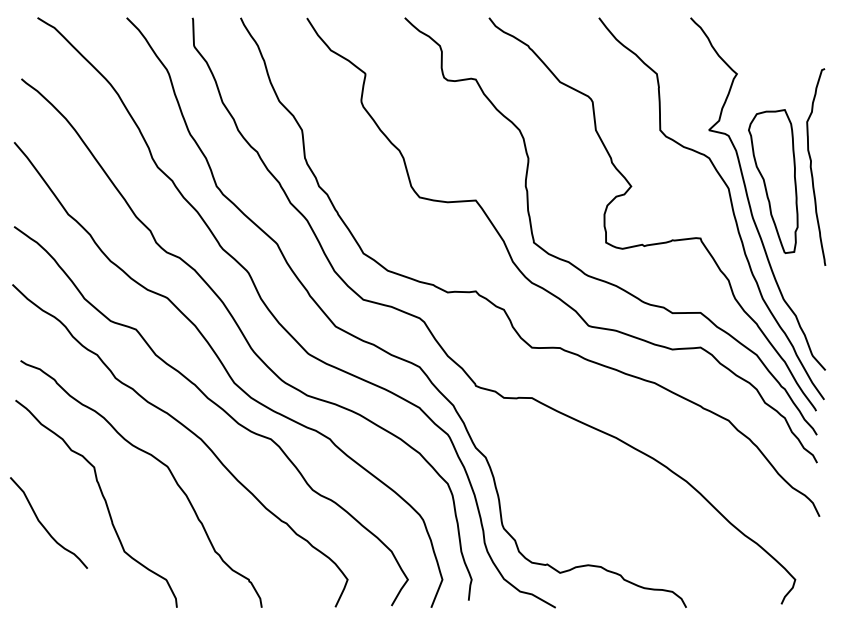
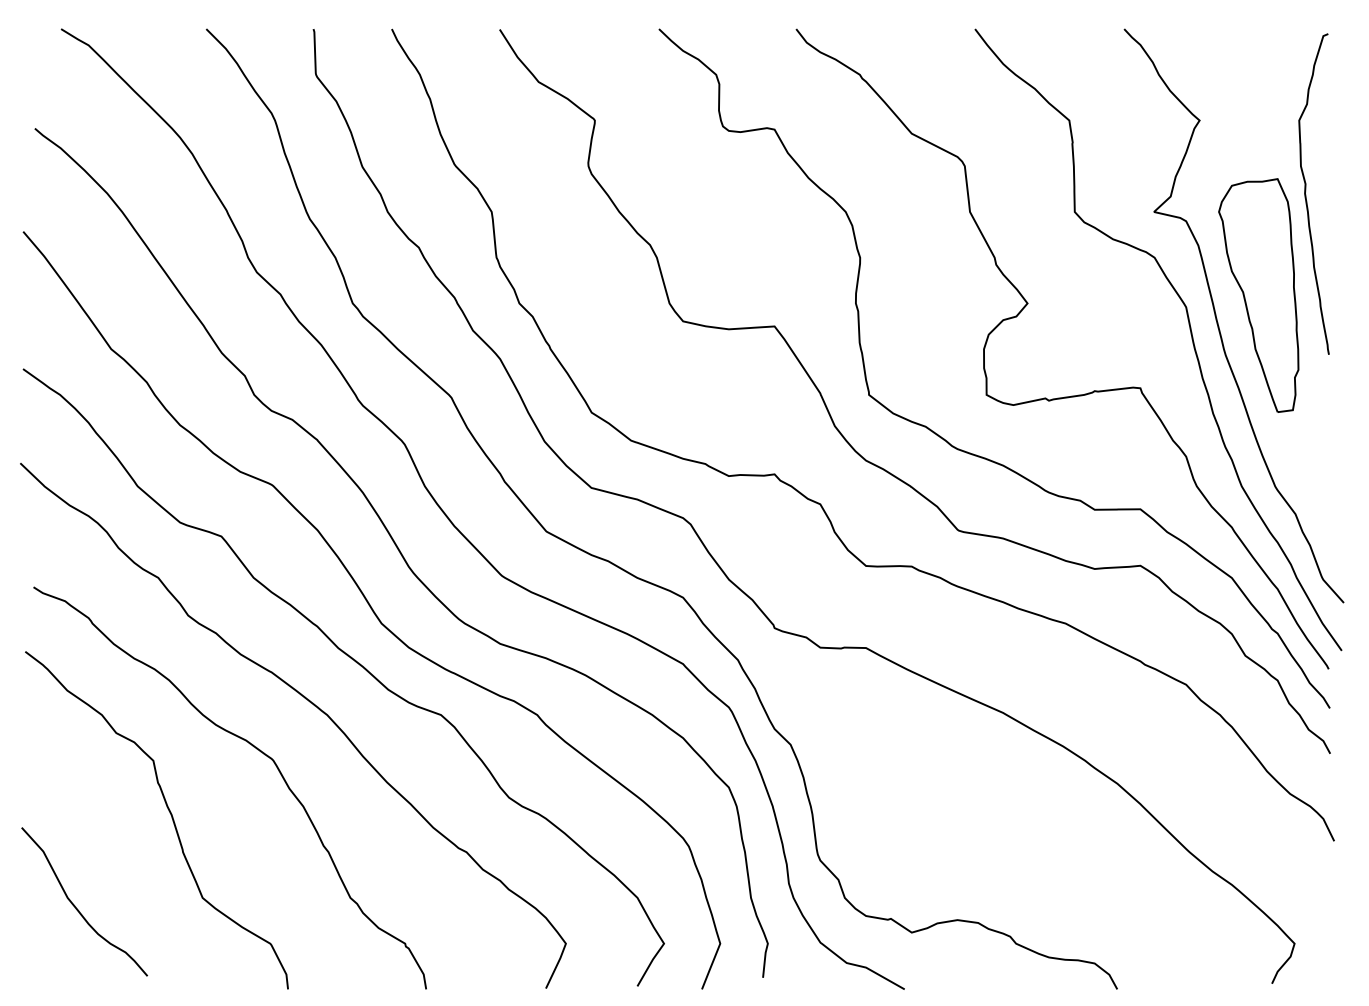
curve: (811, 166) -> (1306, 192), moved
curve: (44, 526) -> (77, 907), moved

